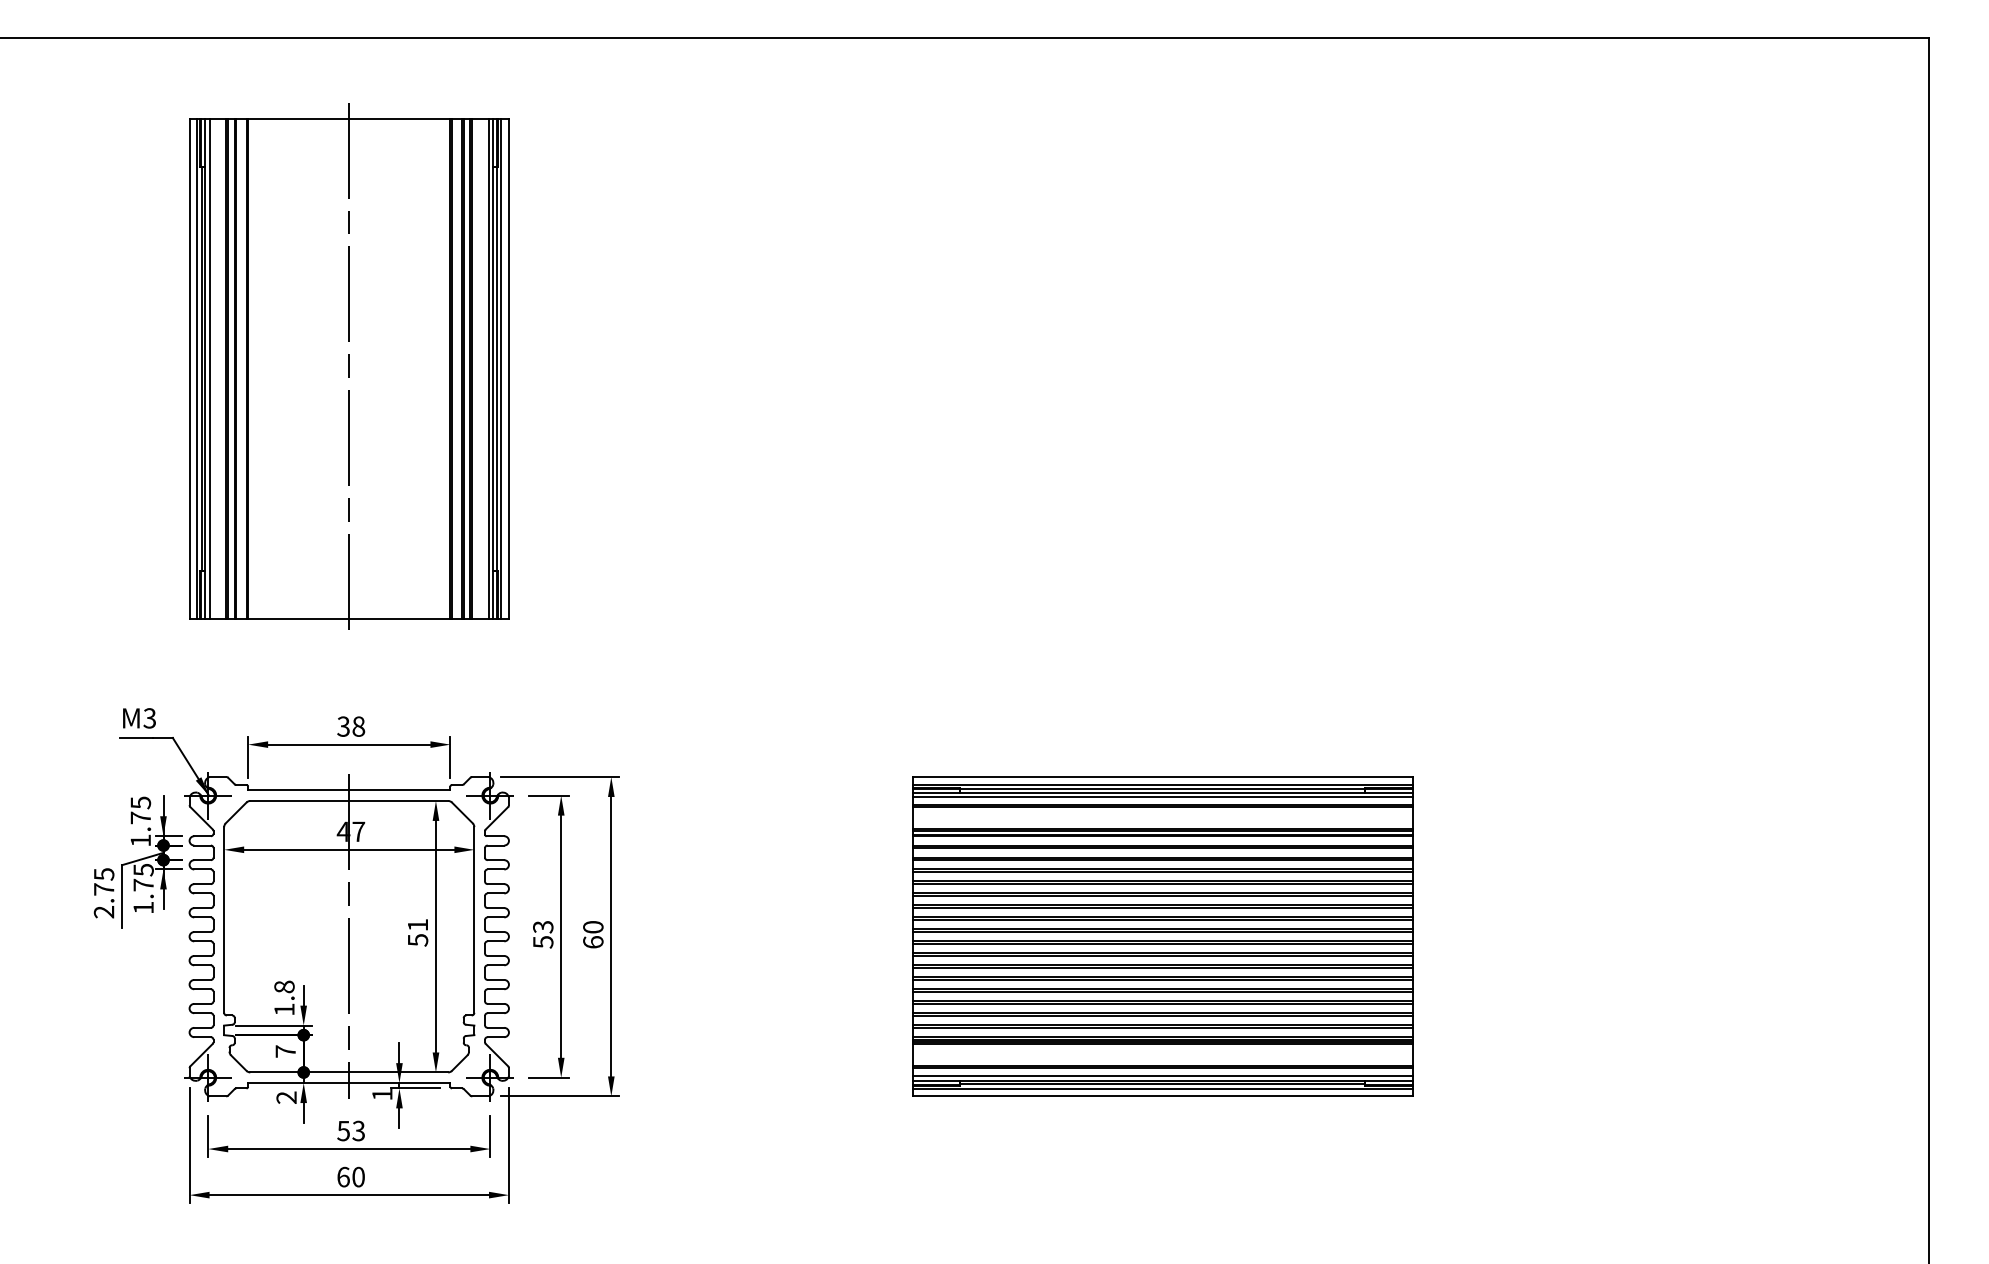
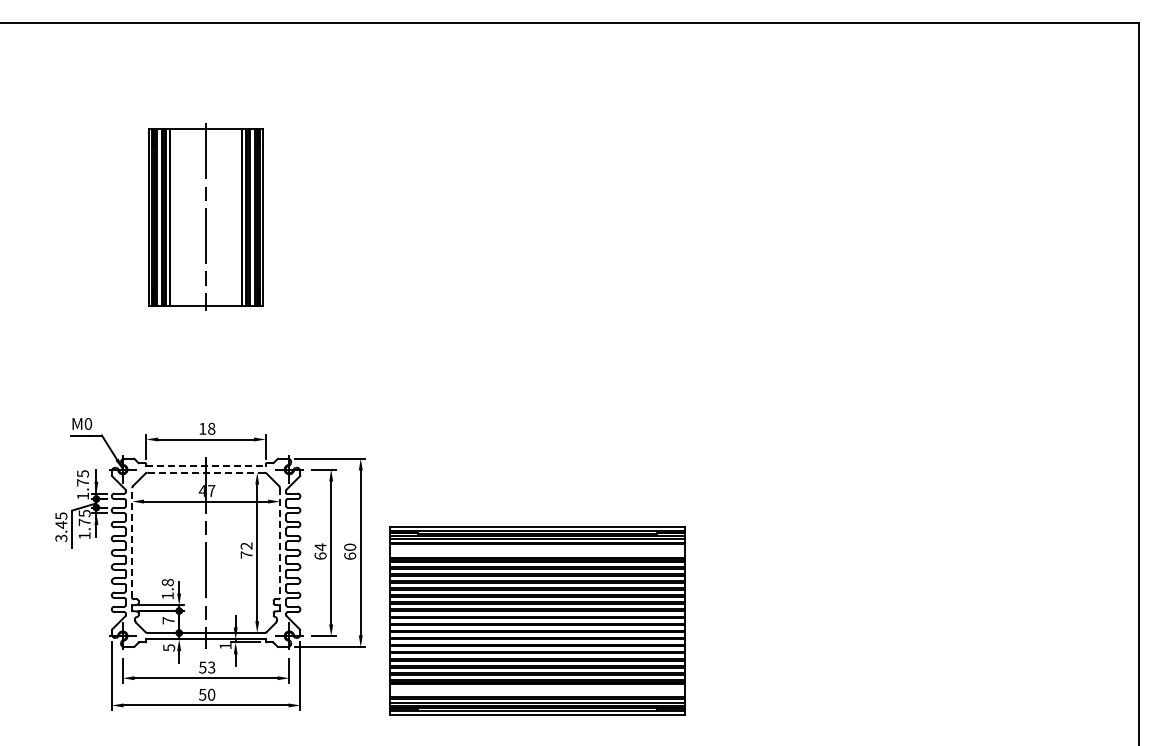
part: (348, 366) -> (205, 216), size x0.6
text: (150, 717) -> (88, 423), M3 -> M0
text: (343, 726) -> (202, 428), 38 -> 18
line: (349, 790) -> (206, 466), solid -> dashed
line: (349, 800) -> (206, 472), solid -> dashed
text: (104, 900) -> (61, 531), 2.75 -> 3.45
line: (224, 920) -> (132, 543), solid -> dashed
line: (473, 920) -> (279, 543), solid -> dashed
text: (417, 932) -> (246, 550), 51 -> 72
text: (543, 934) -> (320, 551), 53 -> 64
part: (1163, 936) -> (537, 620), moved
text: (287, 1096) -> (169, 647), 2 -> 5
text: (343, 1176) -> (202, 694), 60 -> 50

